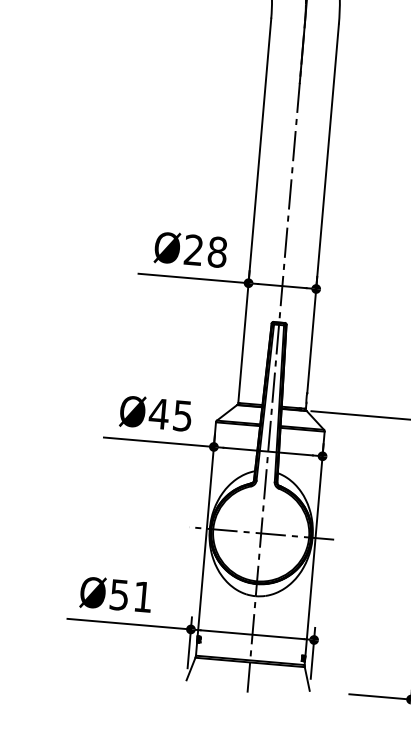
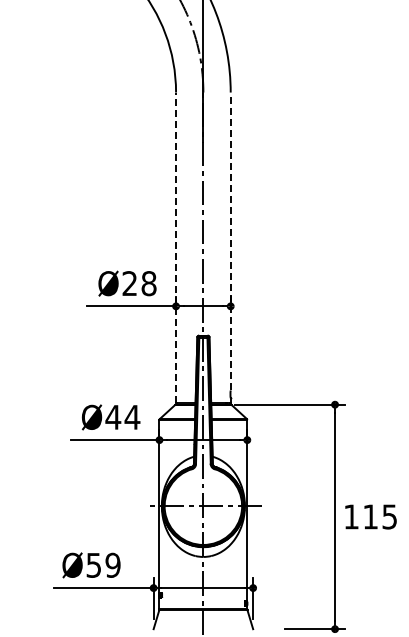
line: (322, 208) -> (230, 241), solid -> dashed
line: (255, 210) -> (176, 247), solid -> dashed
text: (182, 416) -> (132, 417), Ø45 -> Ø44
text: (142, 595) -> (112, 564), Ø51 -> Ø59

